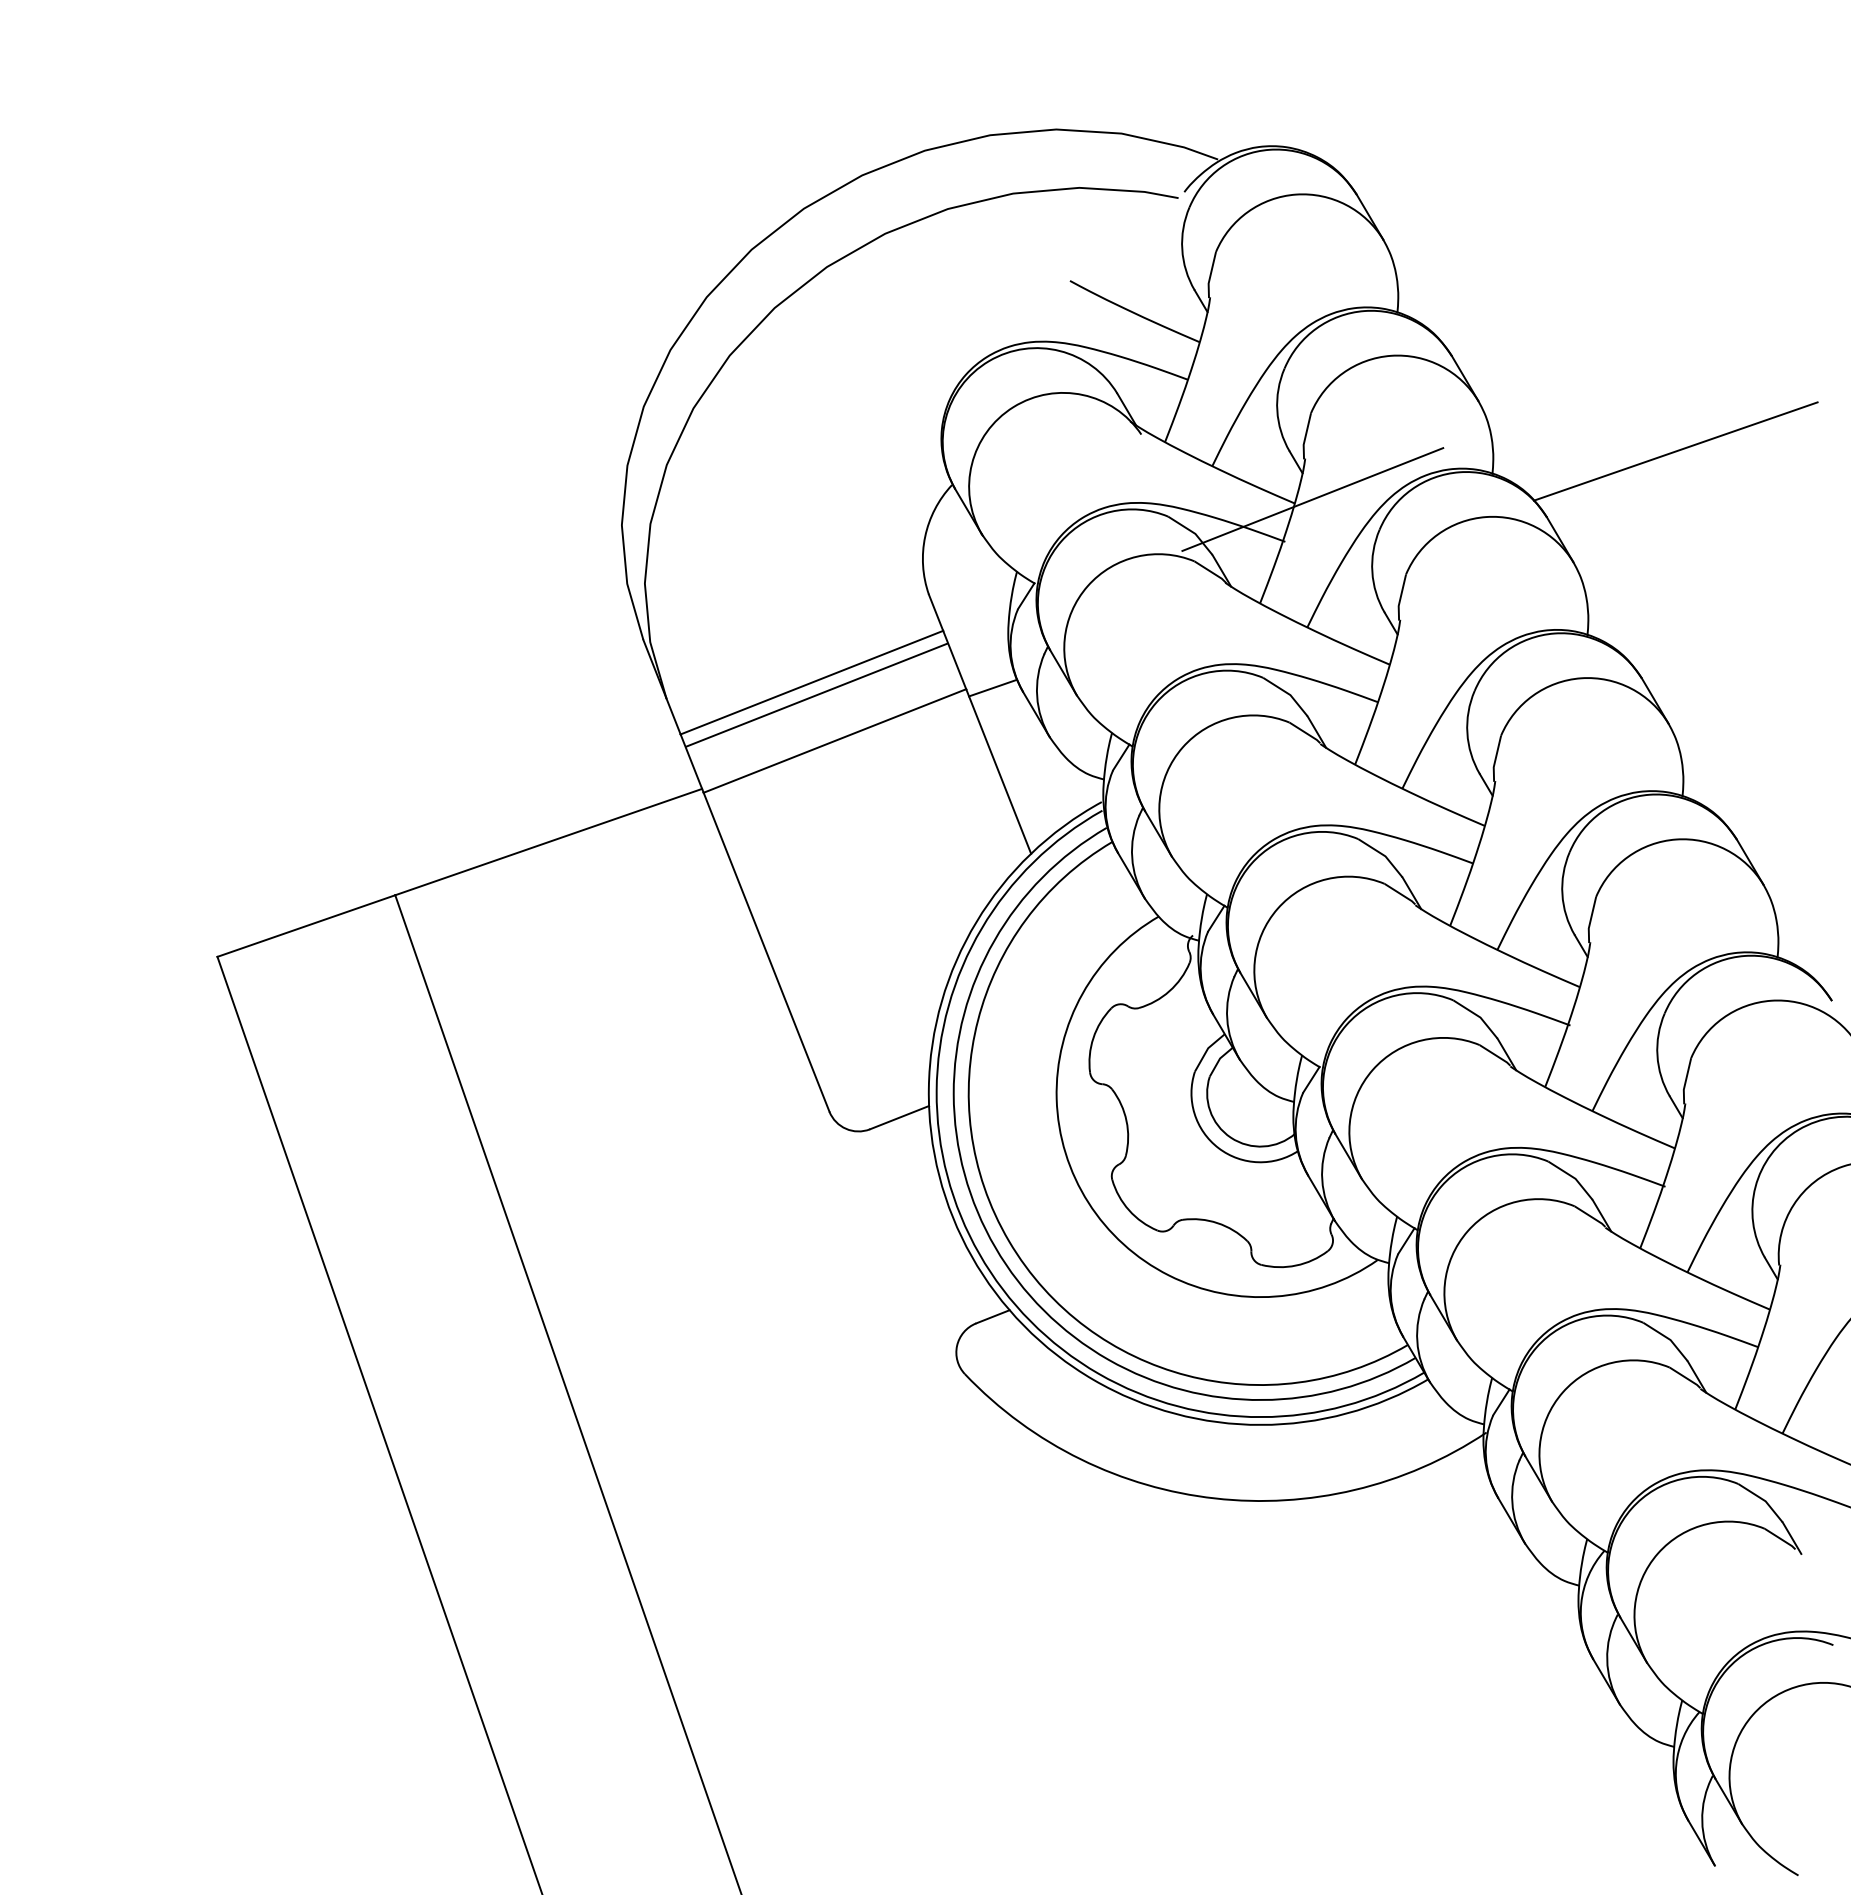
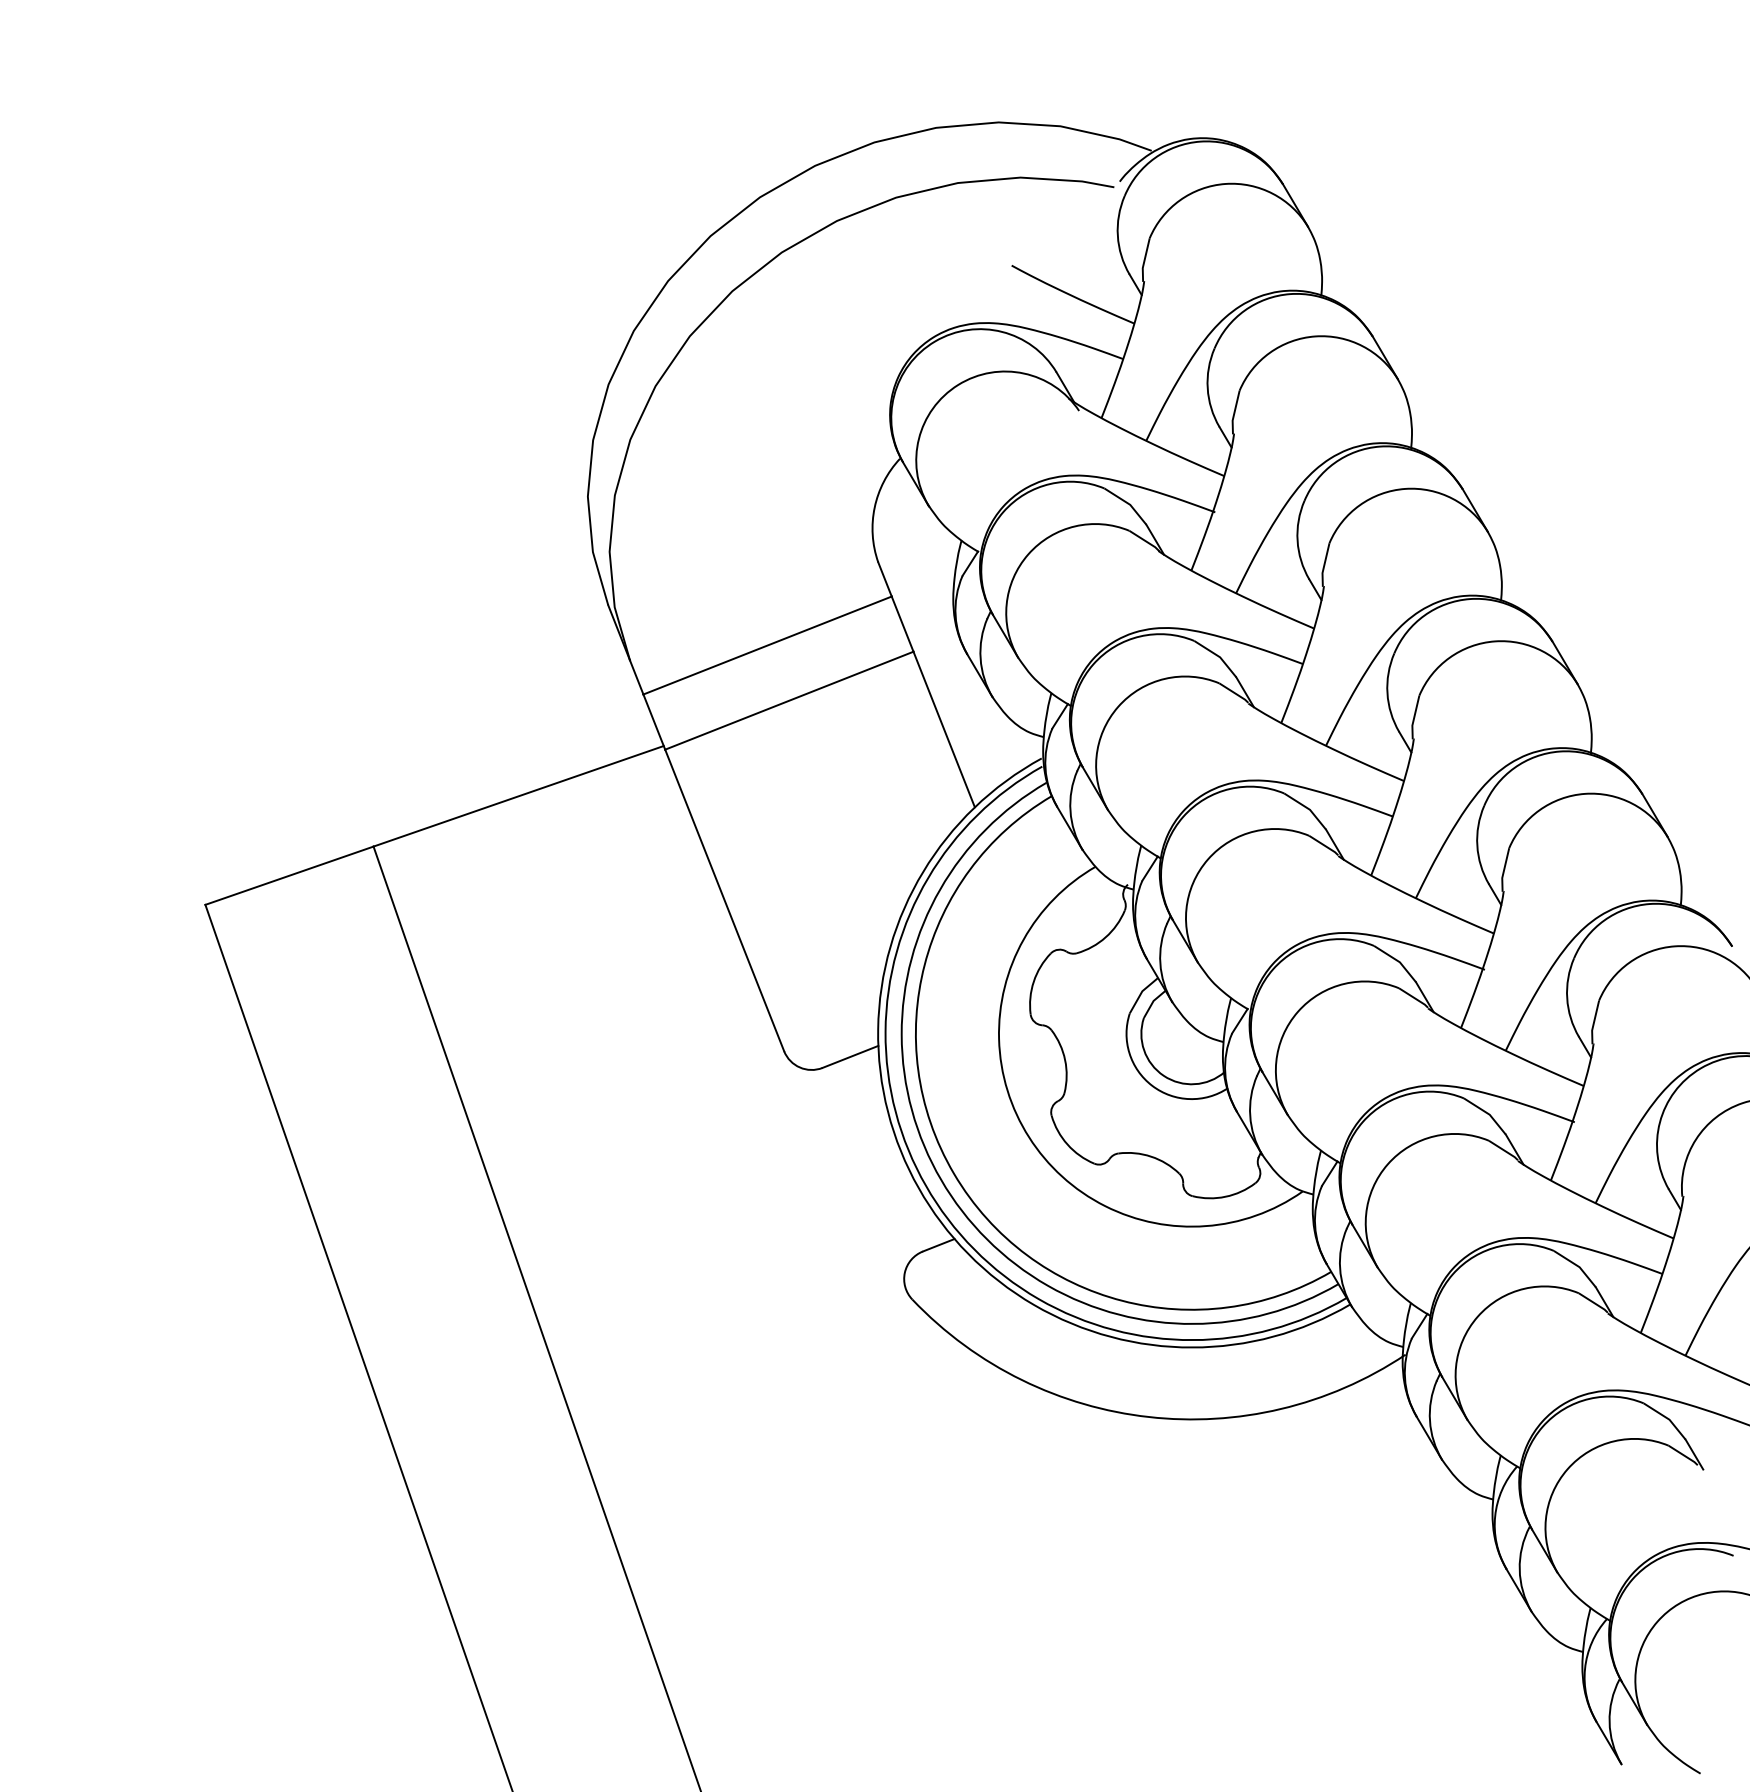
line: (1675, 451) -> (1584, 426), removed
line: (1312, 499) -> (1240, 472), removed
line: (993, 687) -> (939, 650), removed
line: (816, 694) -> (771, 656), removed

